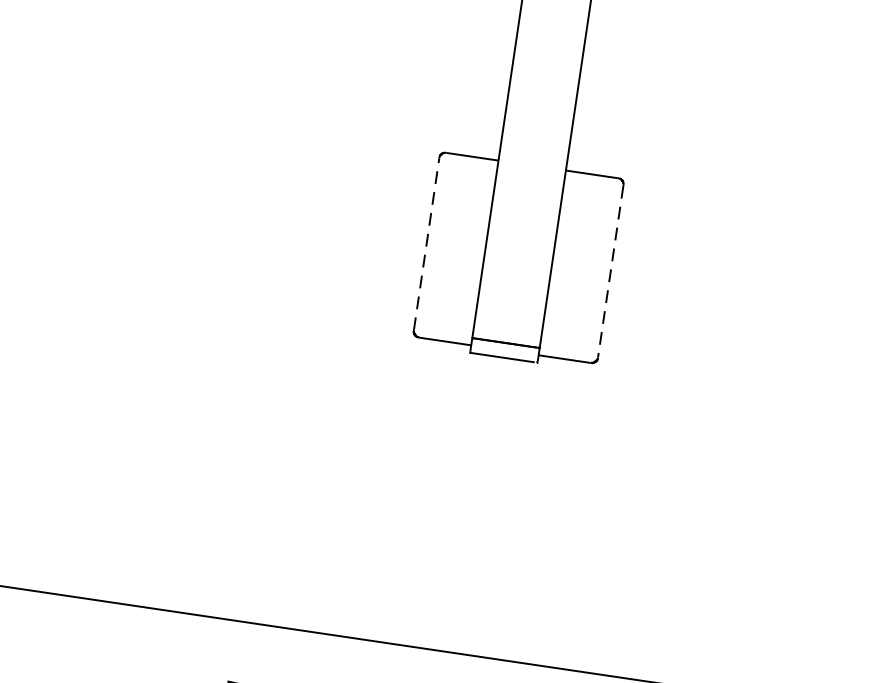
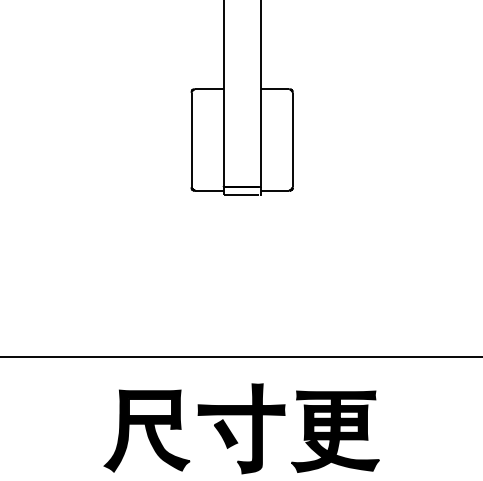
line: (426, 243) -> (191, 139), dashed -> solid
line: (610, 272) -> (292, 140), dashed -> solid

